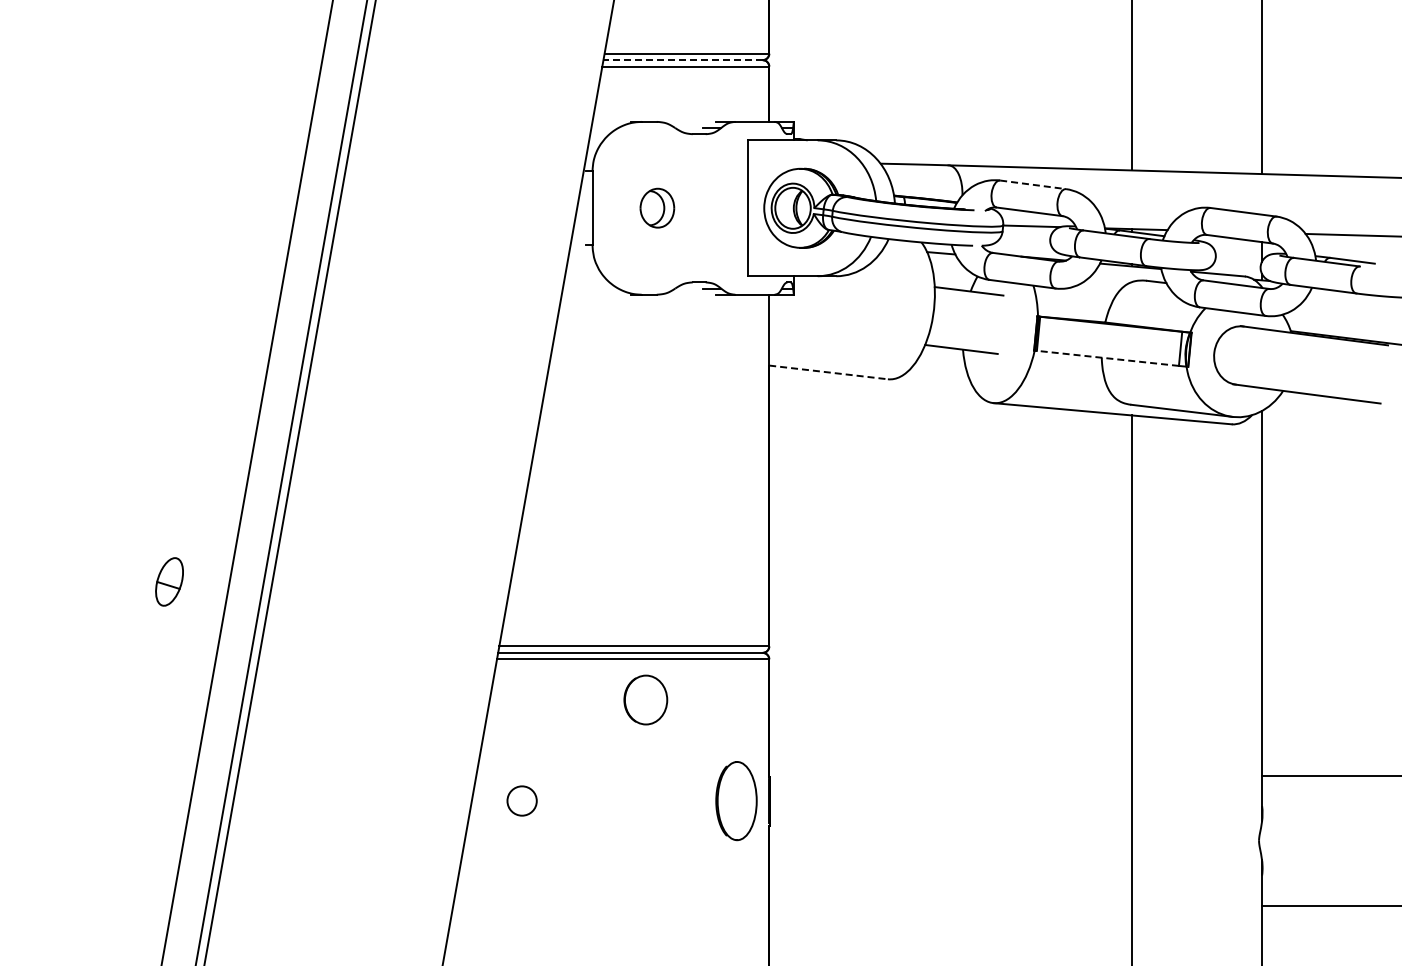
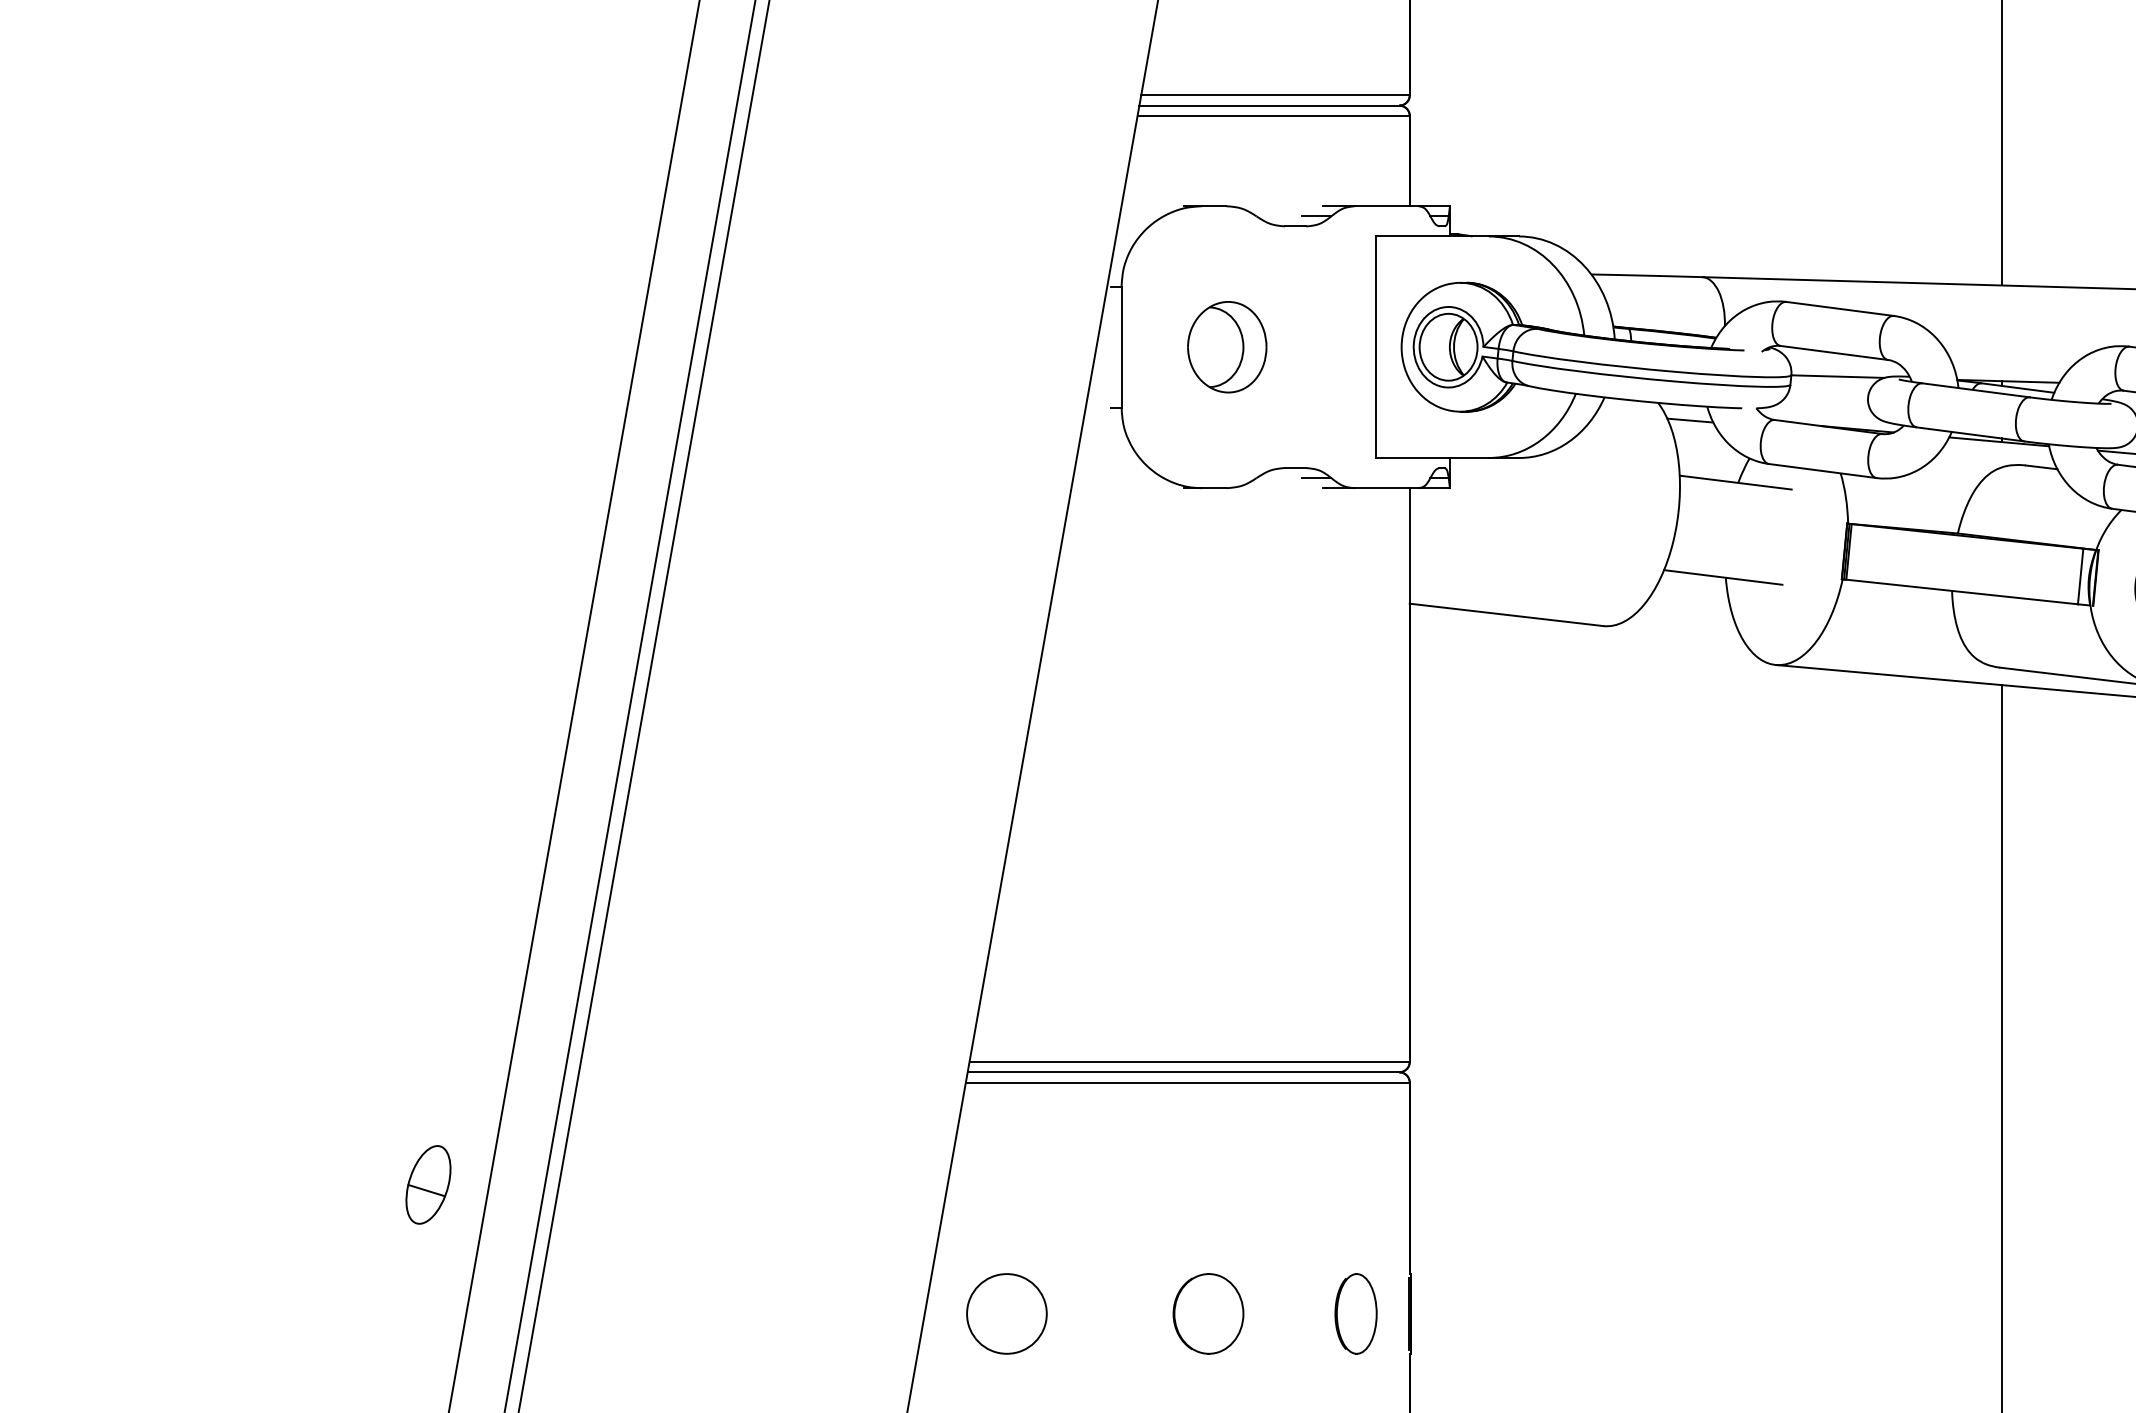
line: (683, 60) -> (1269, 106), dashed -> solid
line: (1033, 184) -> (1840, 308), dashed -> solid
part: (657, 207) -> (1227, 345), size x1.43
line: (1107, 358) -> (1961, 592), dashed -> solid
line: (828, 372) -> (1506, 615), dashed -> solid
part: (169, 581) -> (428, 1184), moved
part: (645, 699) -> (1207, 1313), moved
circle: (521, 800) -> (1005, 1313), size x1.67
part: (735, 800) -> (1354, 1313), size x0.62

